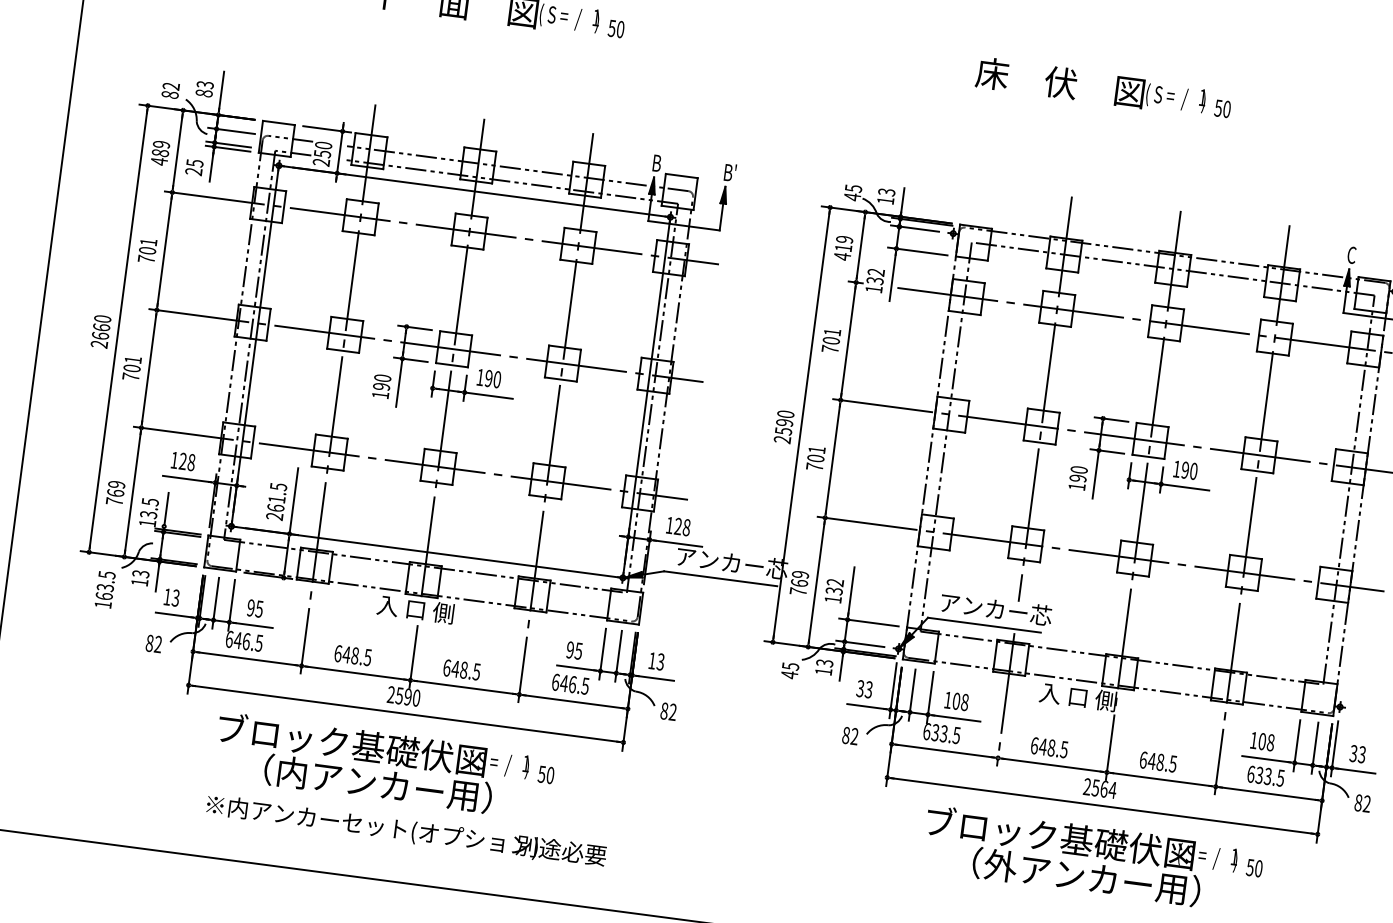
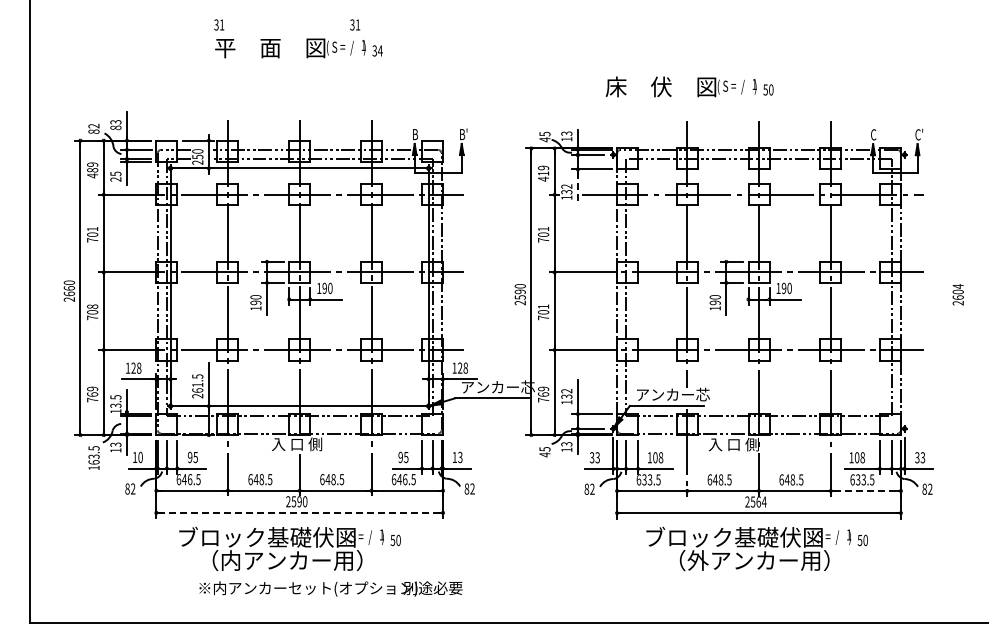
text: (616, 28) -> (377, 50), 50 -> 34
text: (1103, 87) -> (689, 86), moved
line: (892, 277) -> (577, 188), solid -> dashed
text: (133, 359) -> (92, 306), 701 -> 708
text: (175, 598) -> (140, 457), 13 -> 10
line: (405, 713) -> (299, 512), solid -> dashed
line: (1270, 793) -> (866, 490), solid -> dashed
text: (405, 830) -> (330, 588), moved

